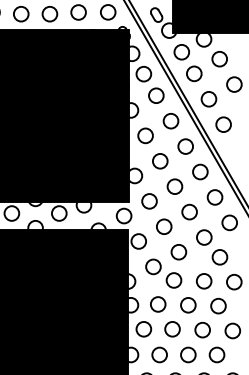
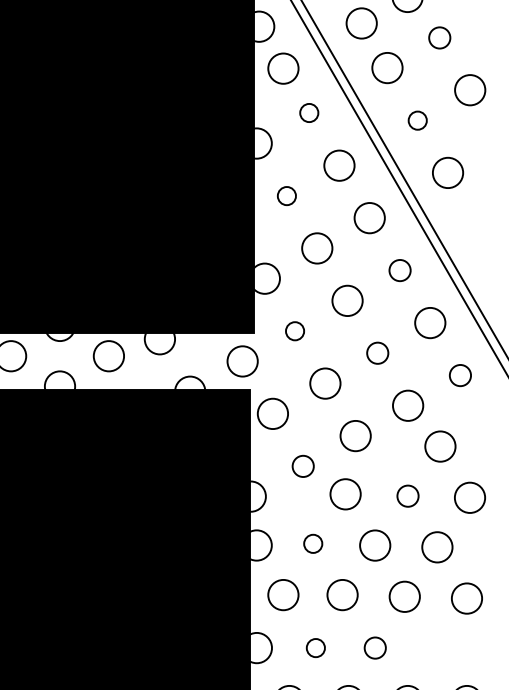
circle: (219, 59) -> (439, 38), size x0.7
circle: (156, 95) -> (309, 112), size x0.6
circle: (208, 99) -> (416, 120), size x0.6
circle: (145, 135) -> (286, 195), size x0.6
circle: (200, 171) -> (400, 269), size x0.7
circle: (149, 201) -> (295, 331), size x0.6
circle: (189, 211) -> (377, 352), size x0.7
circle: (229, 222) -> (460, 374), size x0.7
circle: (153, 266) -> (303, 465), size x0.7
circle: (204, 281) -> (408, 496), size x0.7
circle: (158, 304) -> (313, 543), size x0.6
circle: (159, 354) -> (315, 647), size x0.6
circle: (188, 354) -> (375, 647), size x0.7
circle: (216, 354) -> (433, 647), removed

